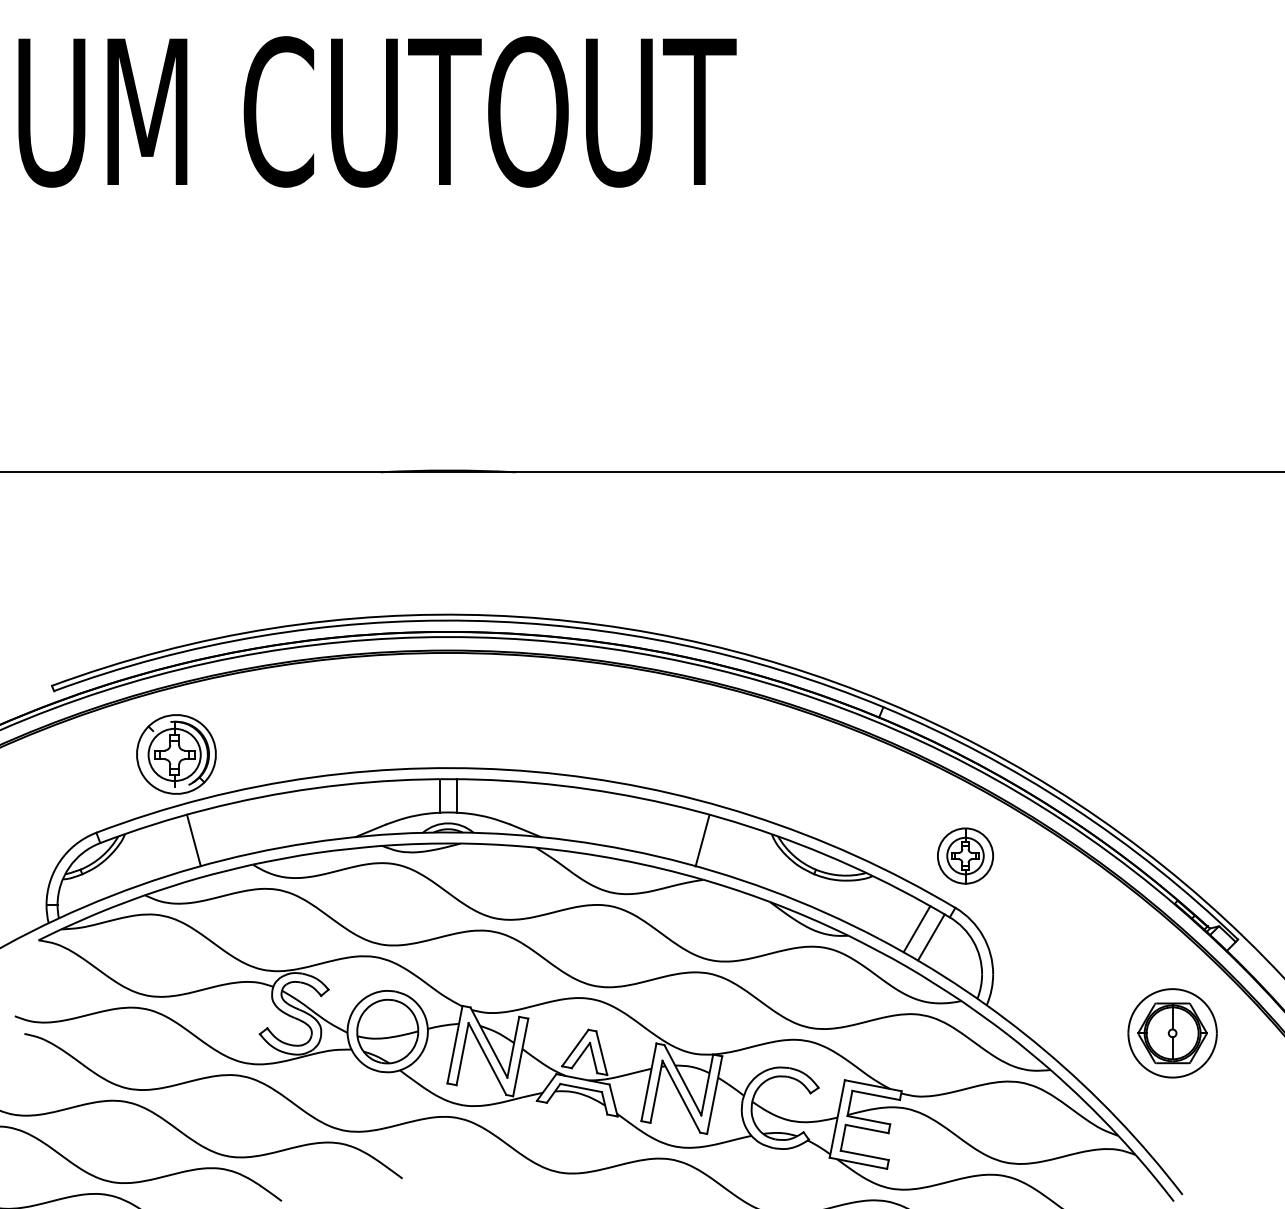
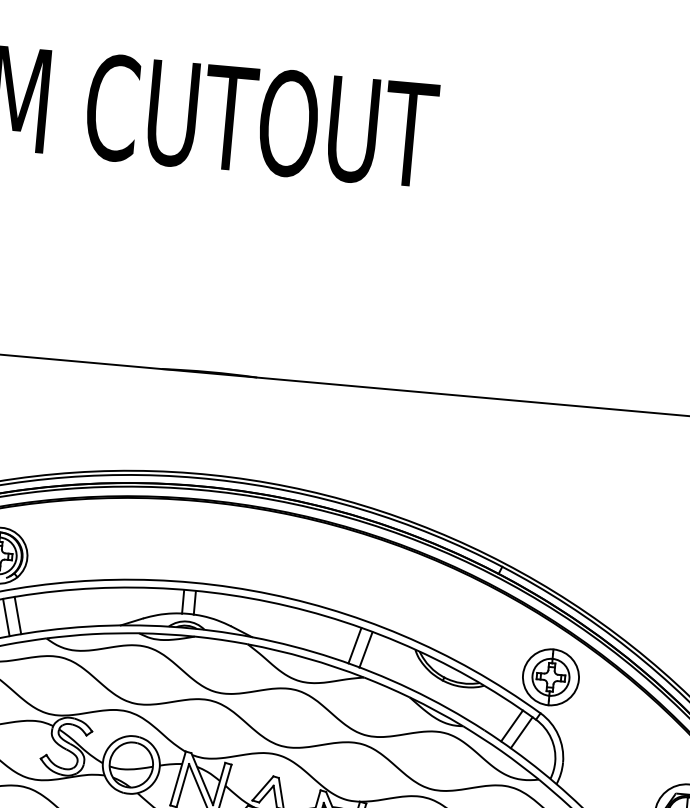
line: (209, 835) -> (17, 615), added
line: (686, 835) -> (354, 645), added
part: (965, 855) -> (550, 676), size x1.43

